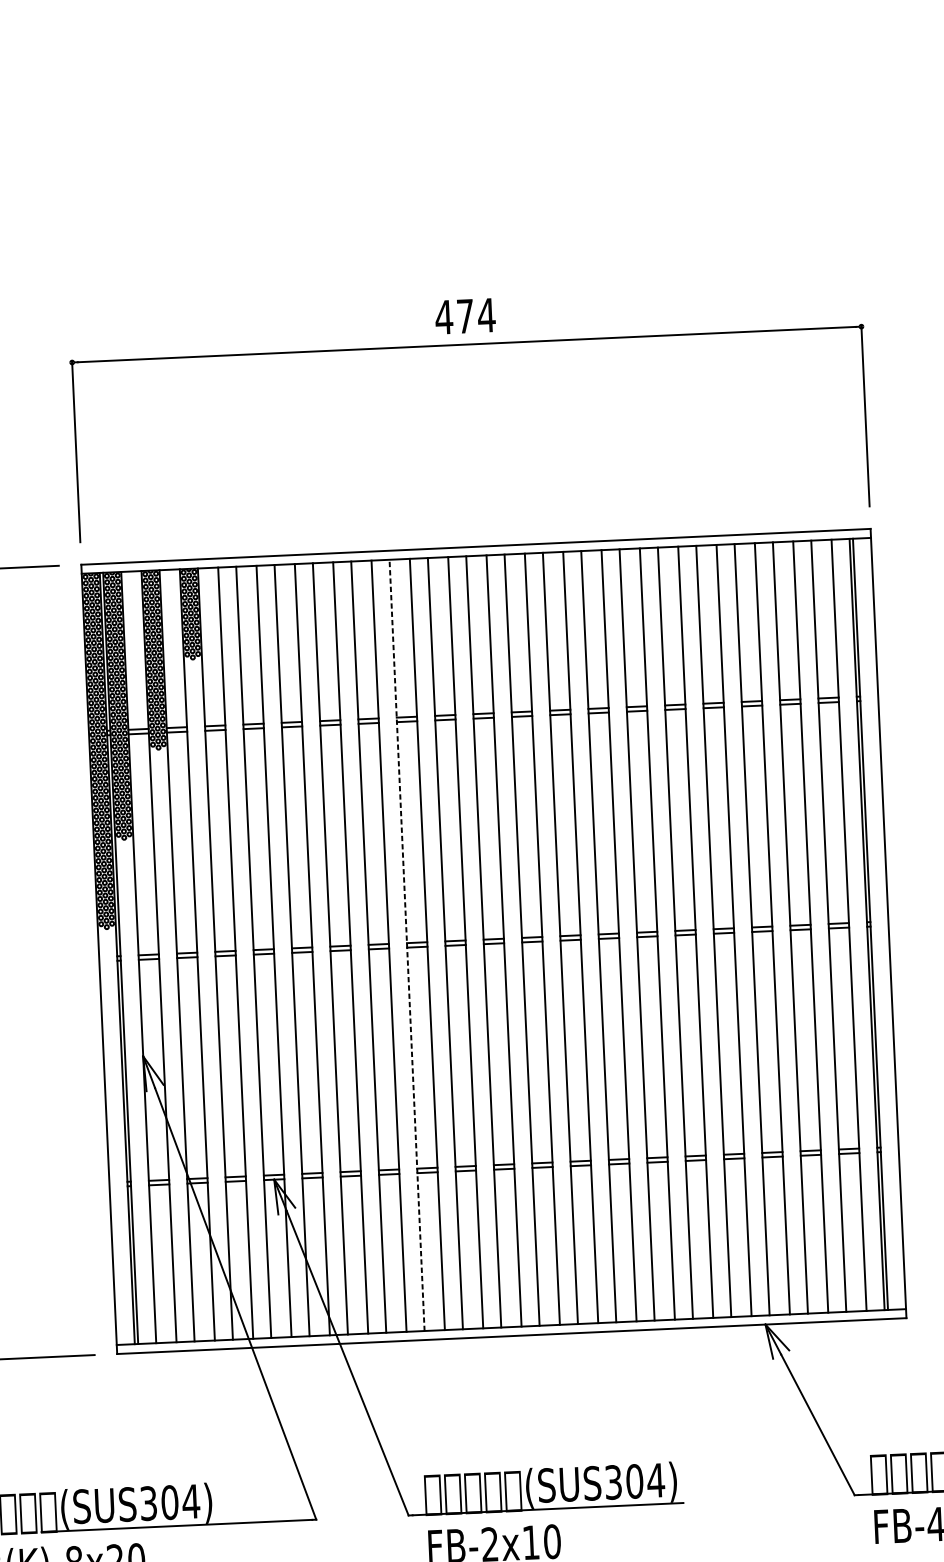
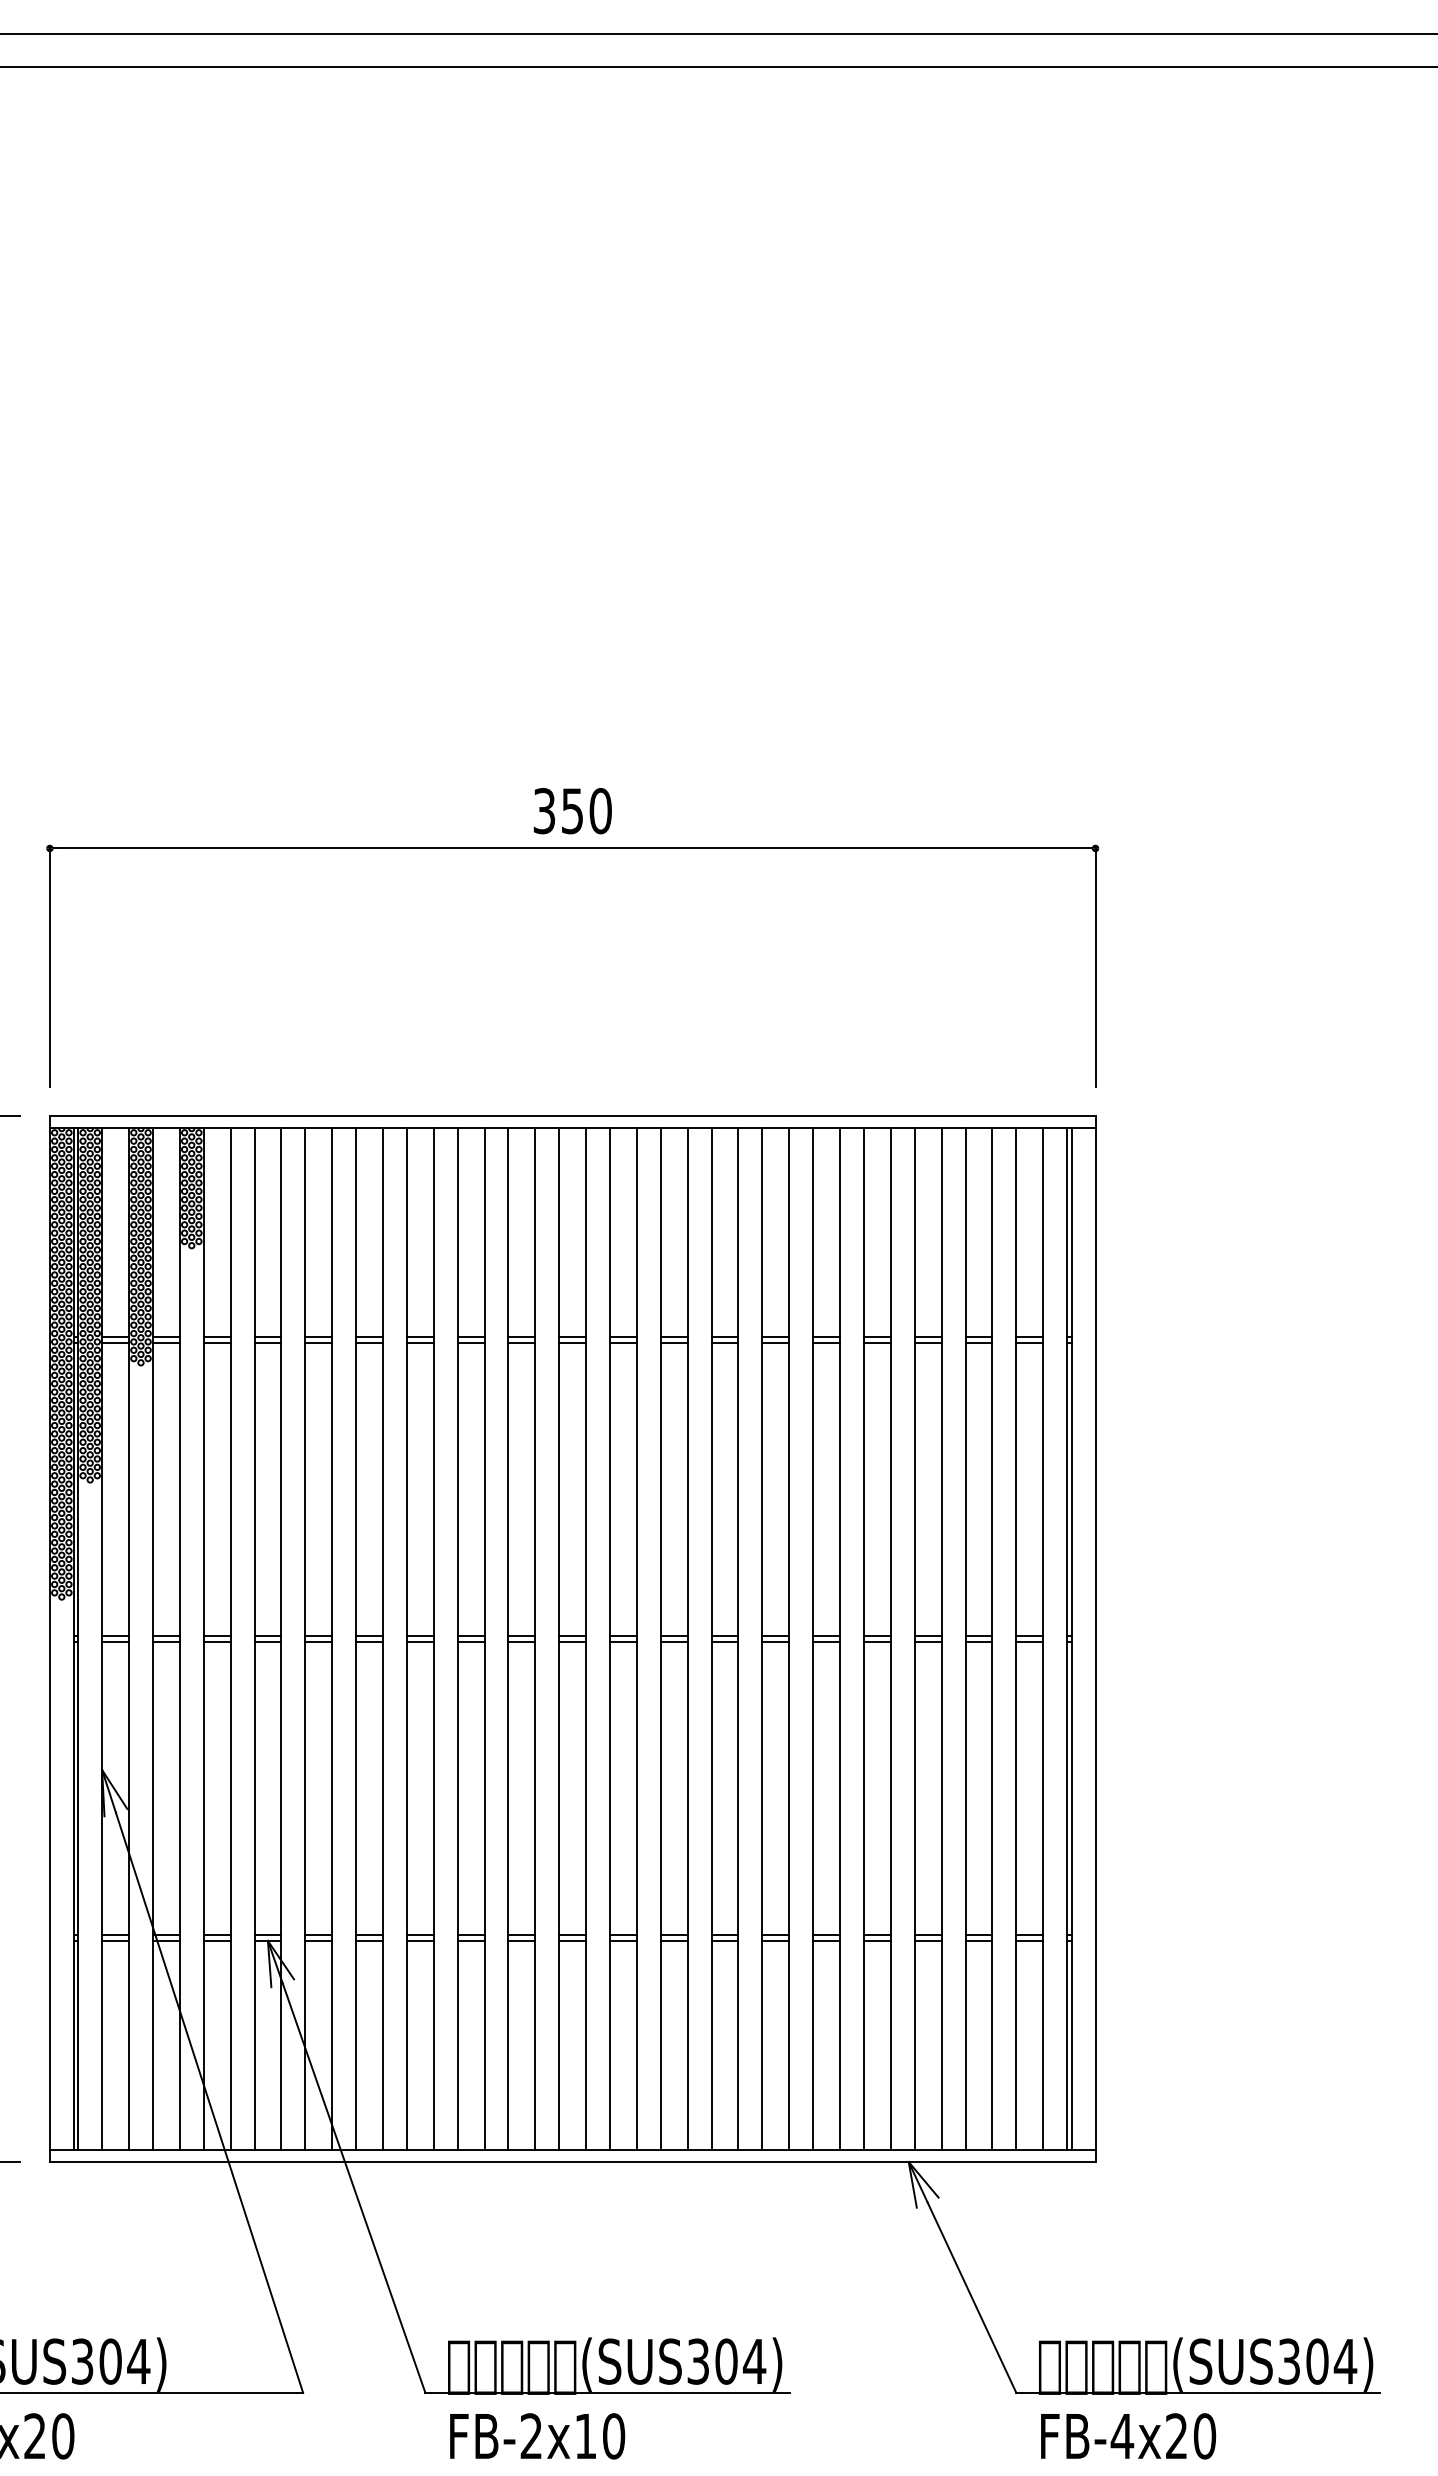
text: (465, 316) -> (572, 811), 474 -> 350
line: (406, 945) -> (457, 1639), dashed -> solid

